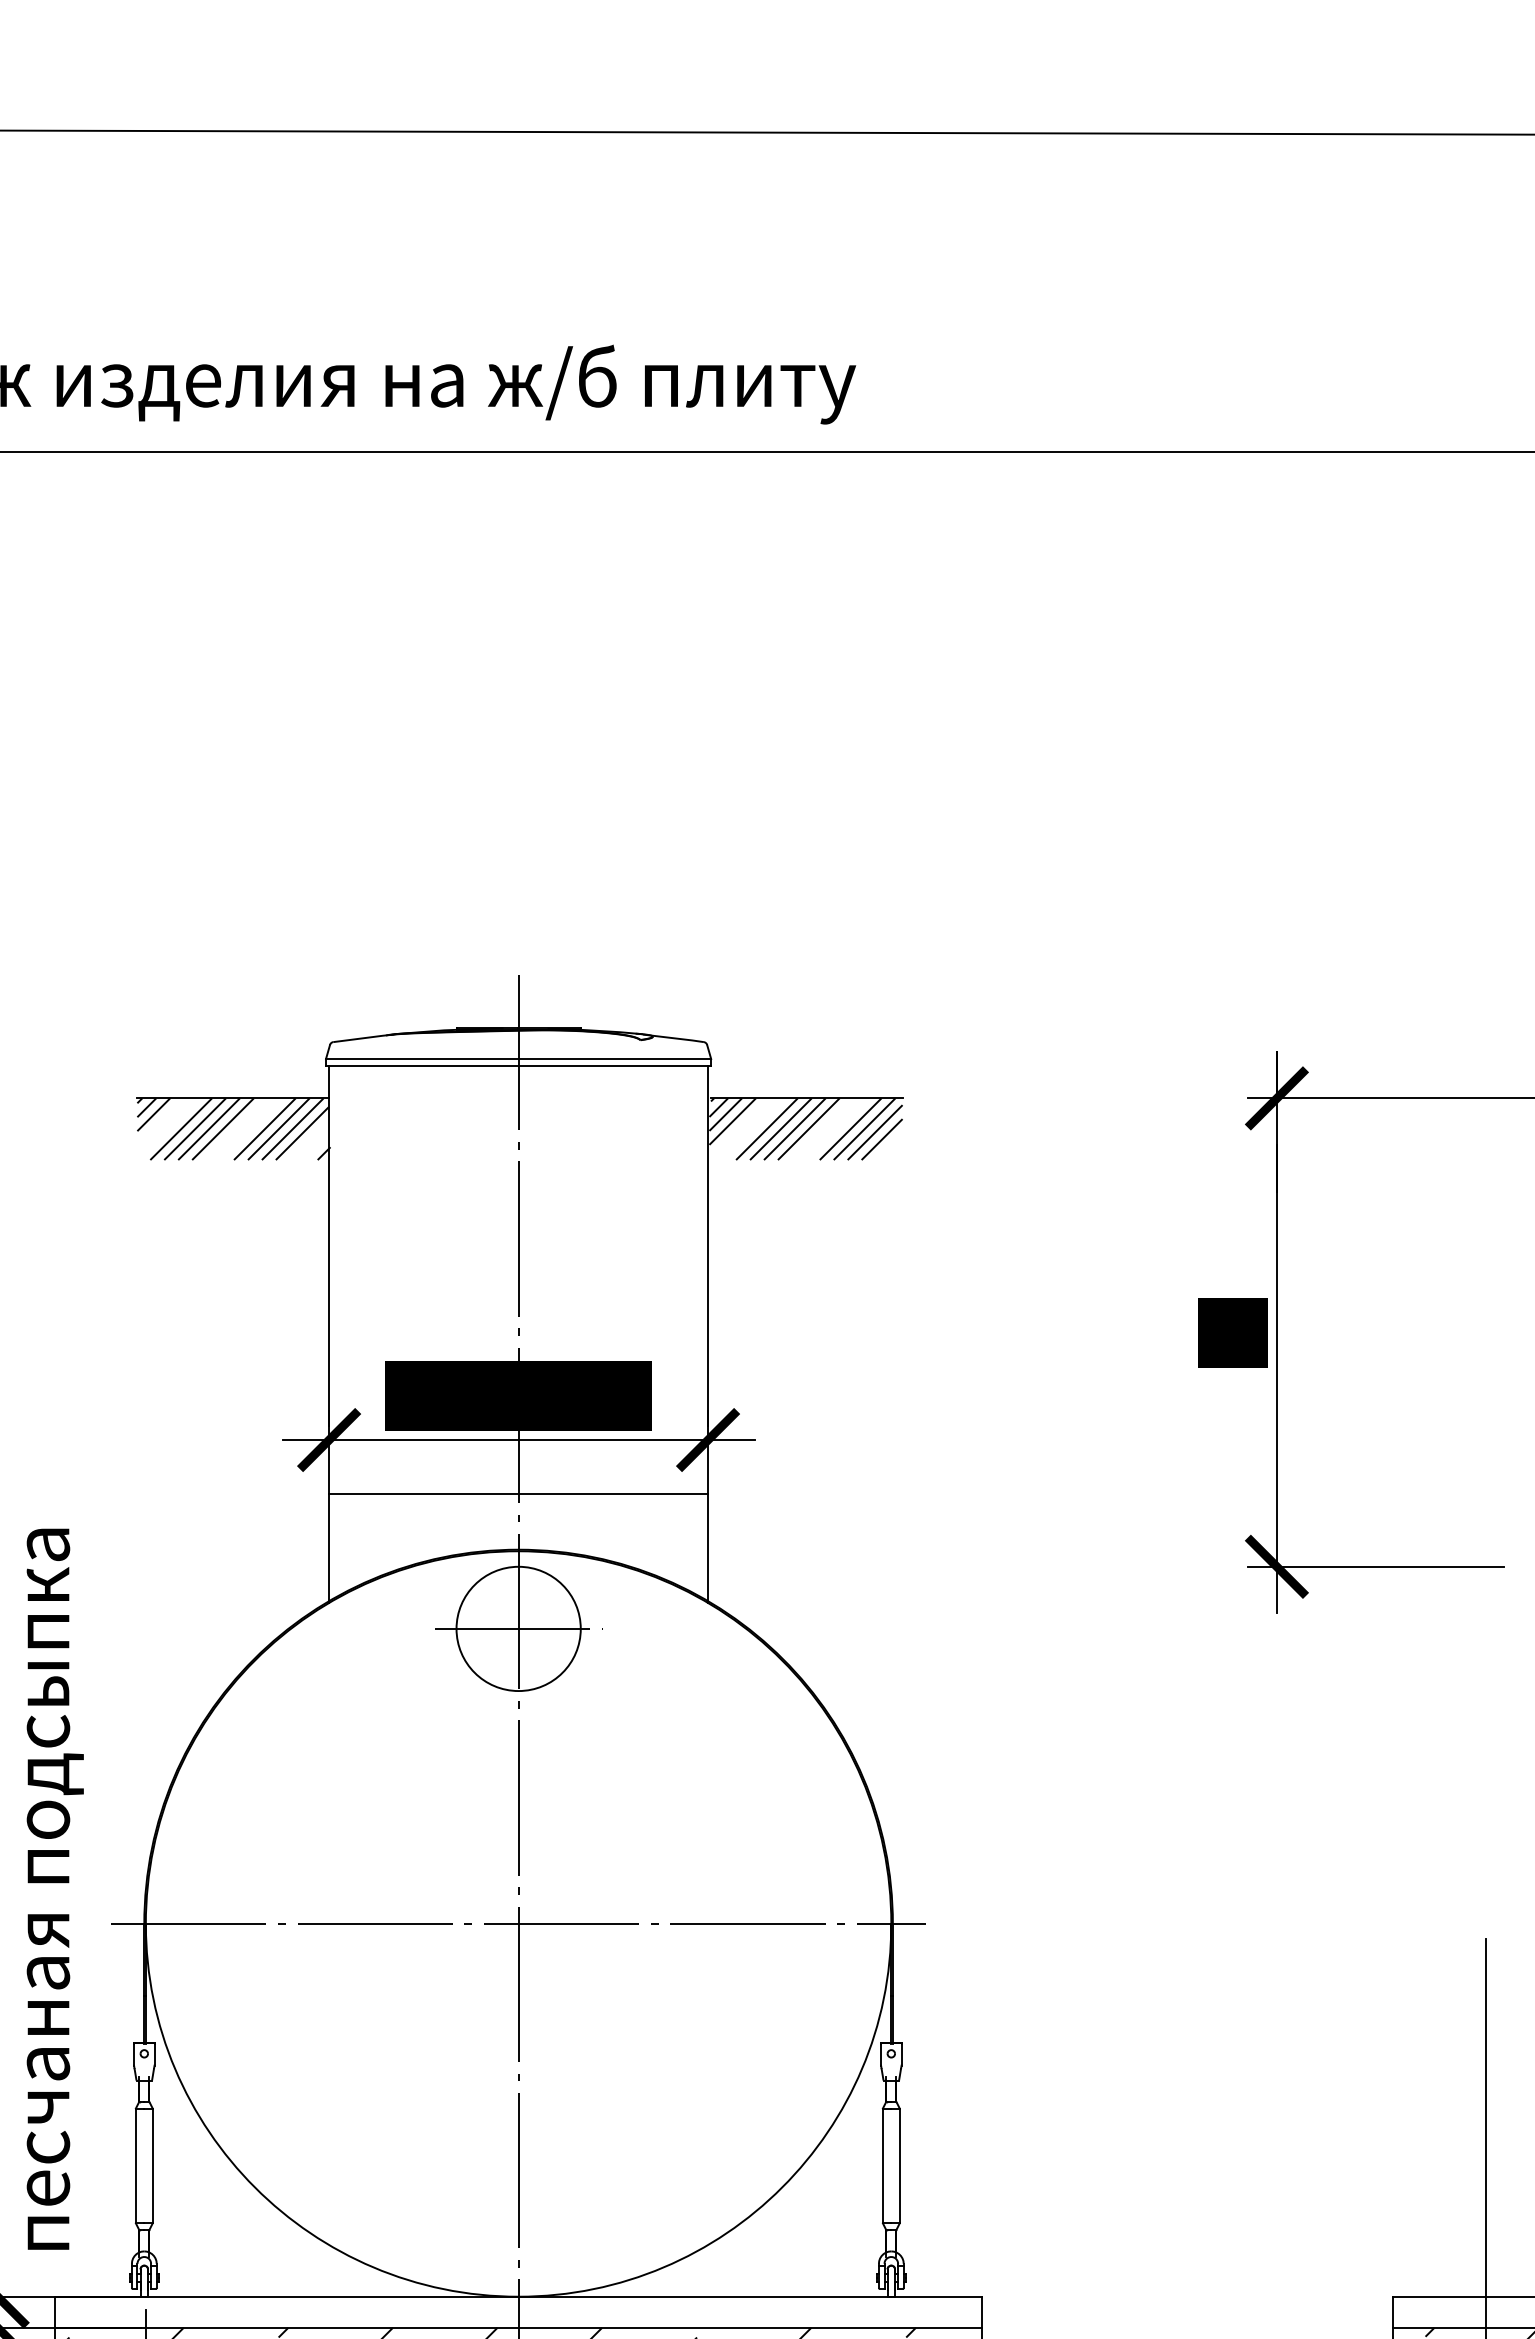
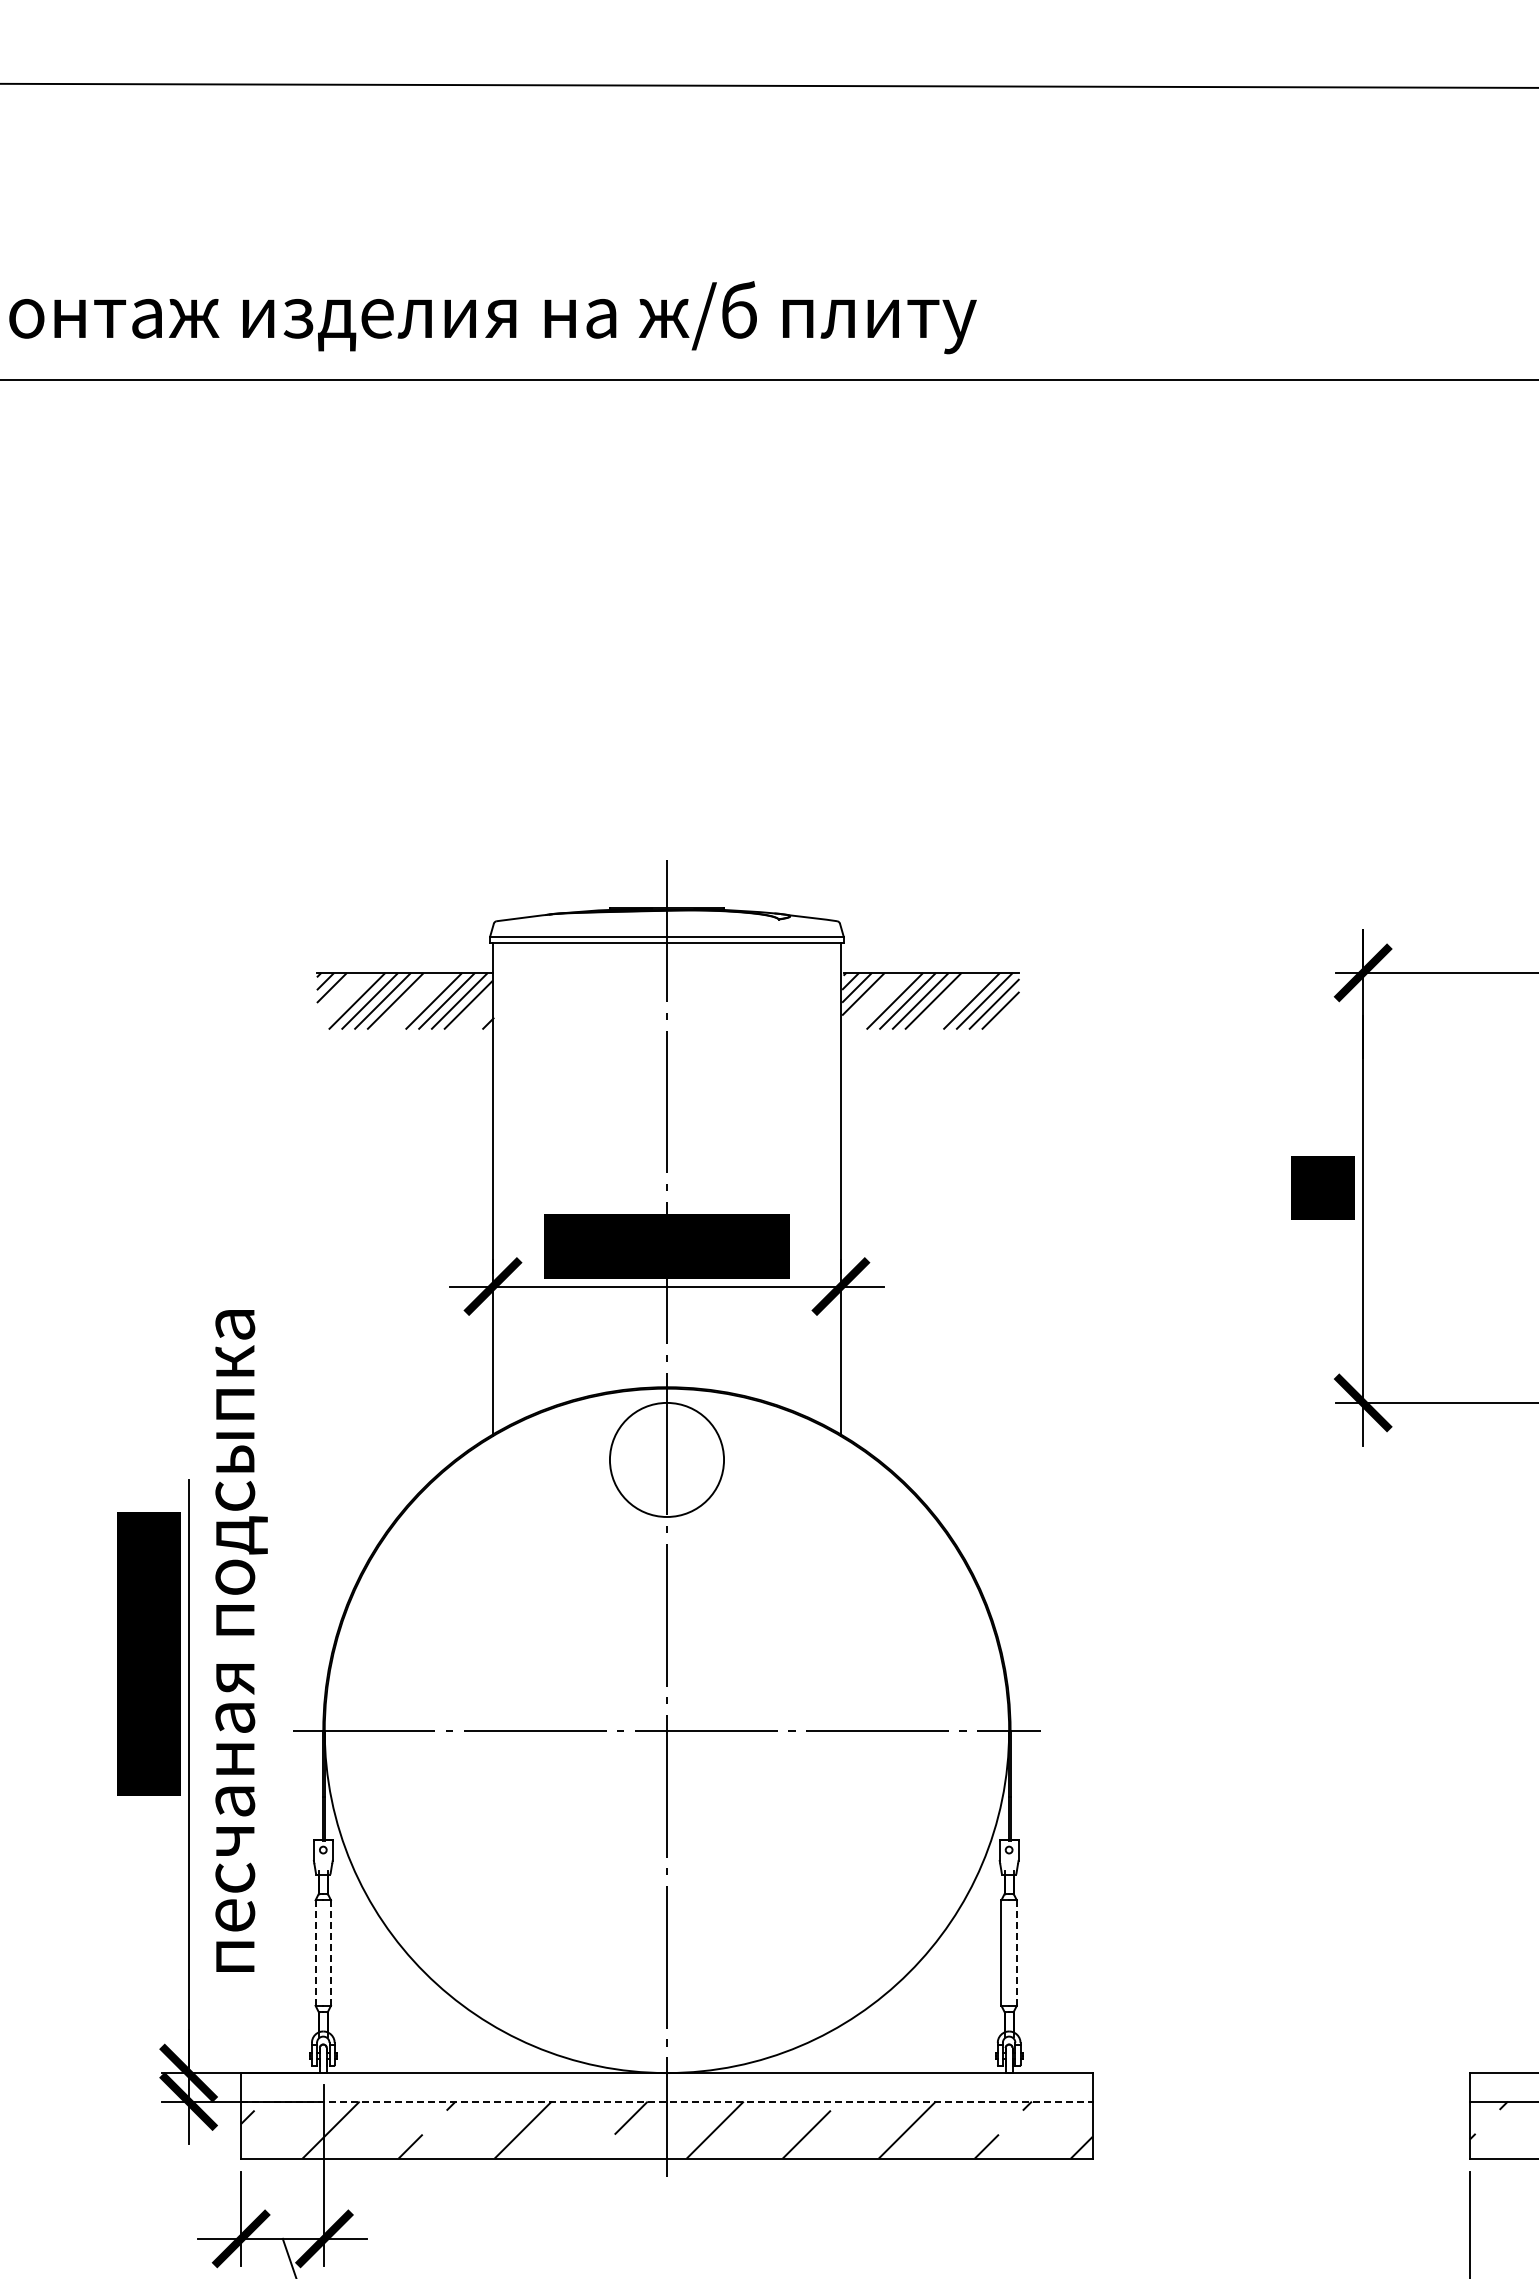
line: (518, 1494) -> (666, 1336), removed
line: (518, 1628) -> (666, 1459), removed
text: (55, 1888) -> (241, 1640), moved
line: (135, 2166) -> (315, 1953), solid -> dashed
line: (153, 2166) -> (331, 1953), solid -> dashed
line: (899, 2166) -> (1016, 1953), solid -> dashed
line: (518, 2327) -> (666, 2101), solid -> dashed

